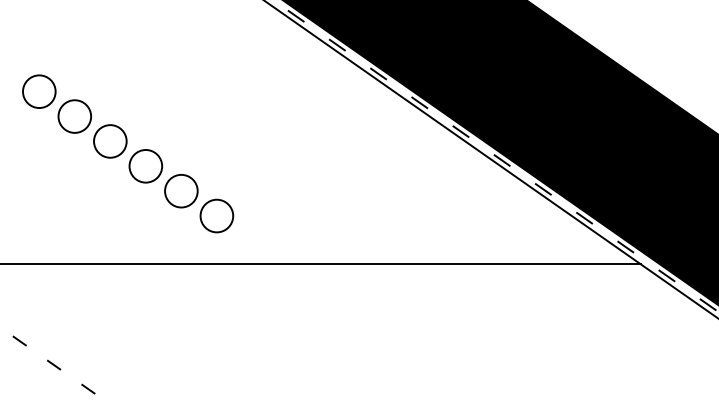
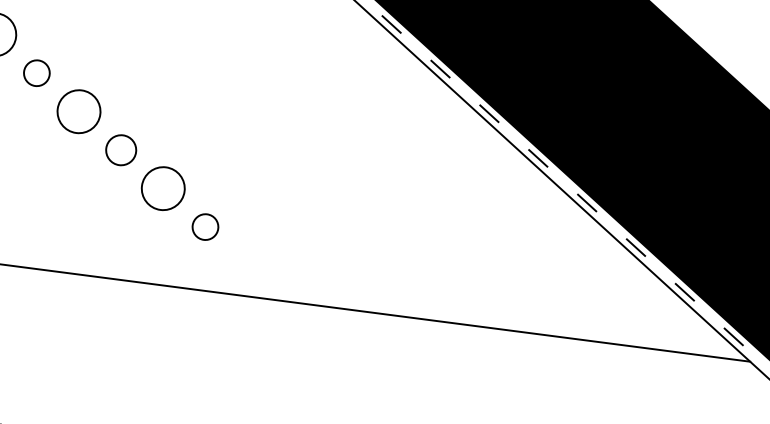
circle: (74, 116) -> (36, 73), size x0.6
circle: (145, 166) -> (120, 150), size x0.7
circle: (216, 215) -> (205, 226), size x0.6

